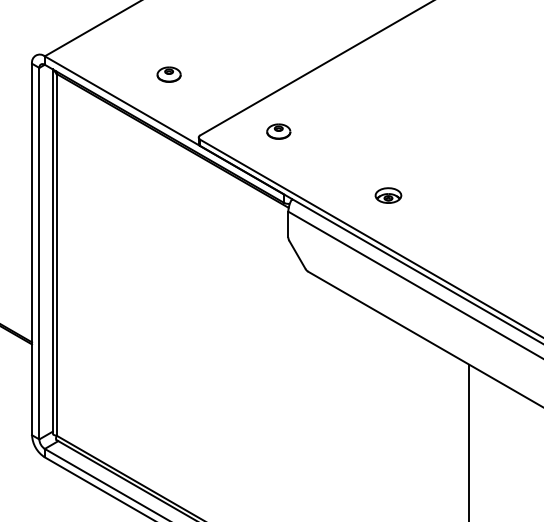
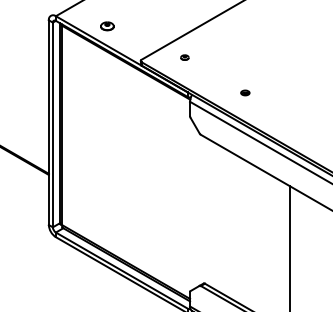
part: (169, 74) -> (107, 26), moved
part: (278, 131) -> (184, 57), size x0.6
part: (388, 194) -> (245, 92), size x0.6

